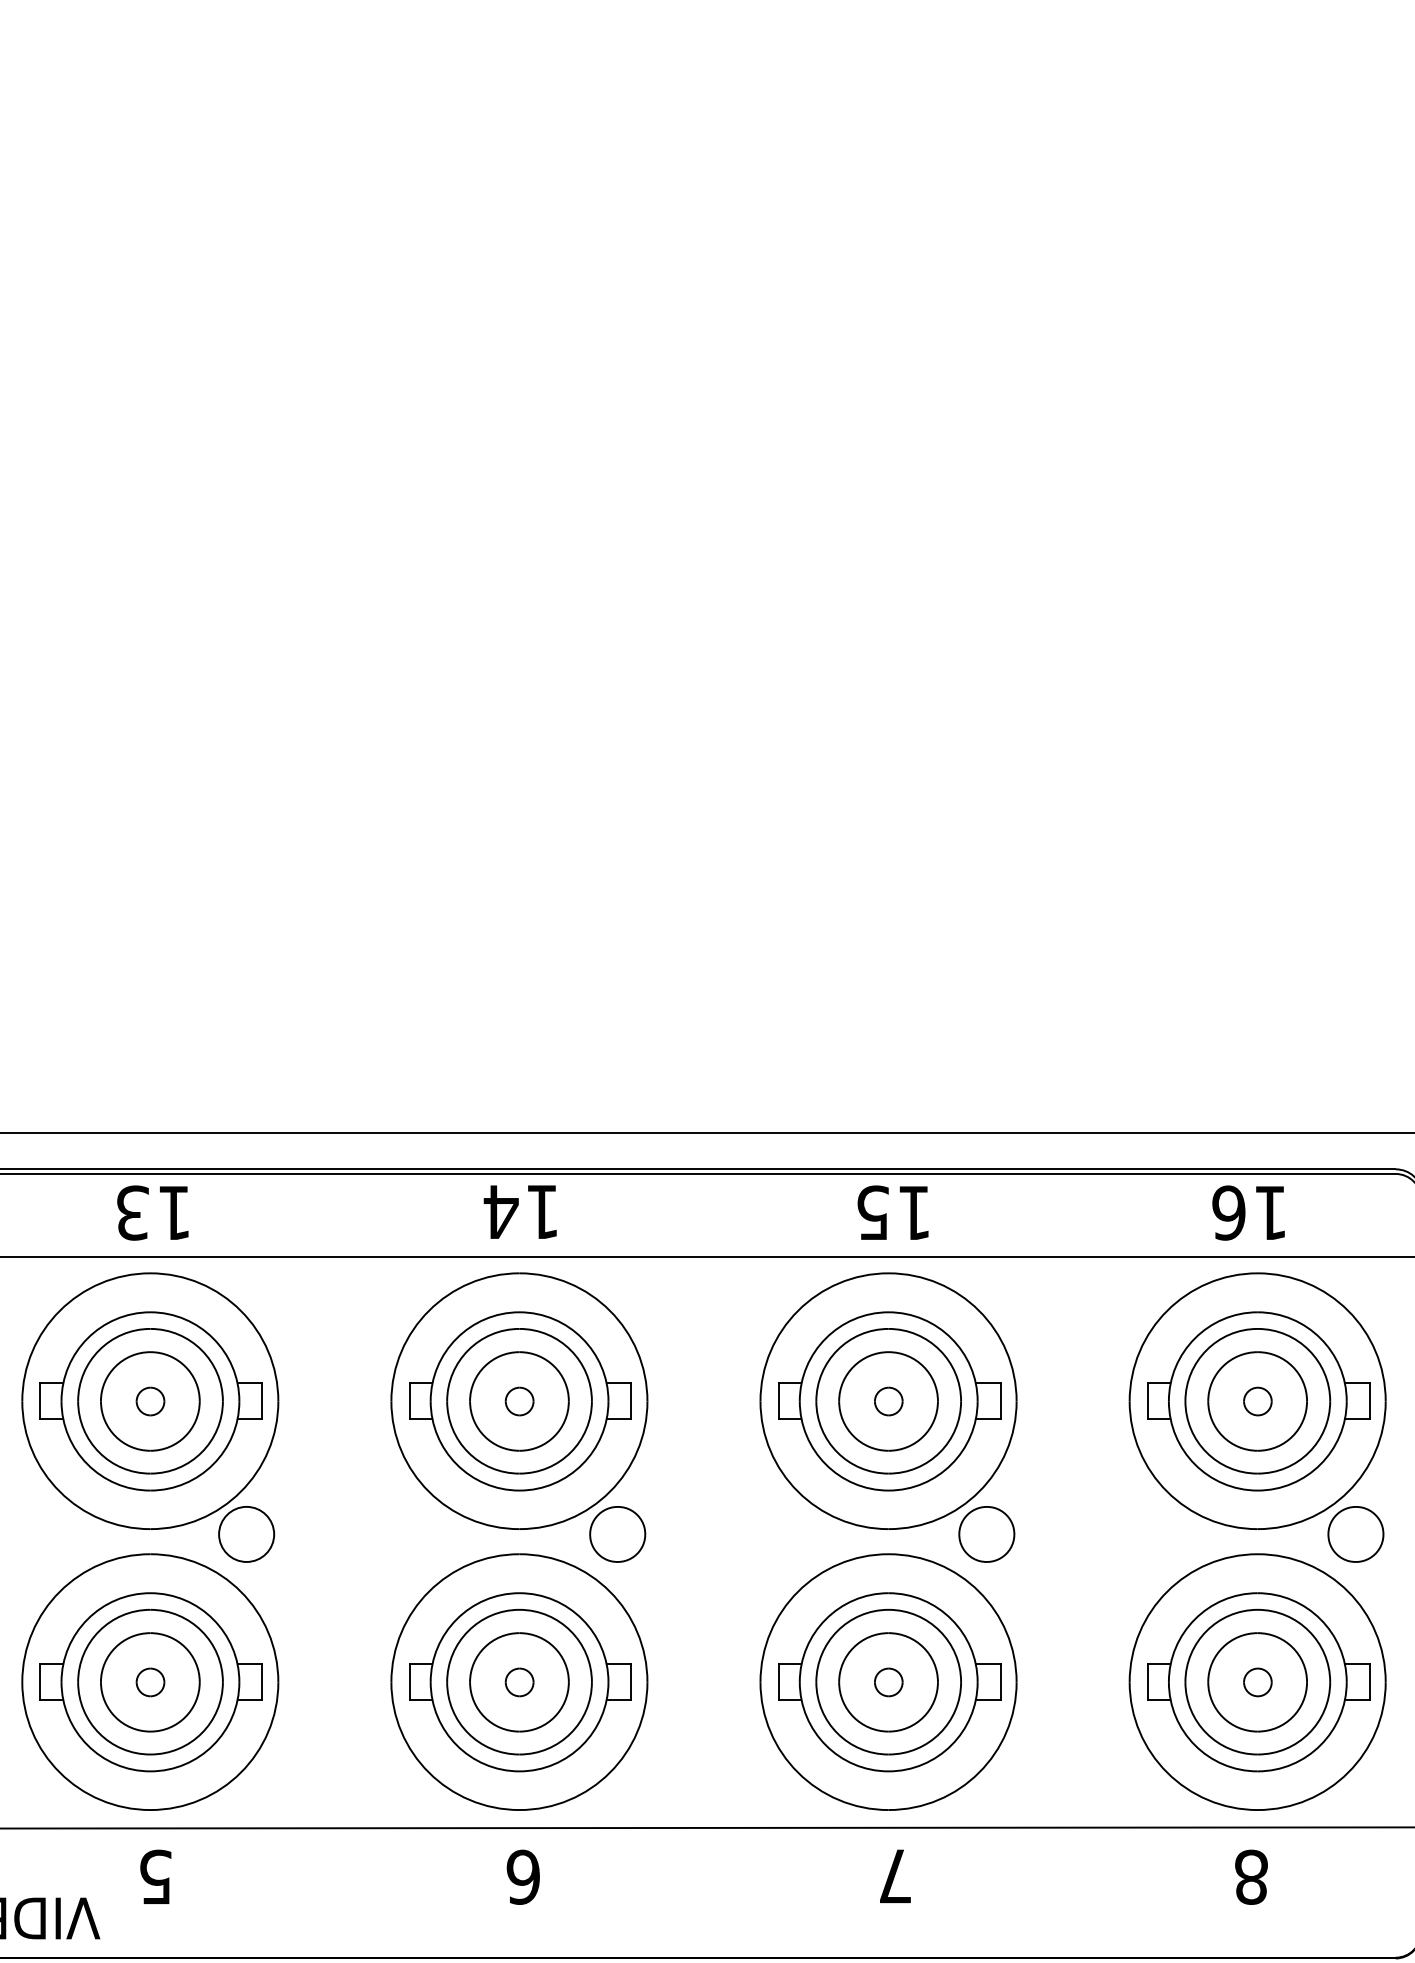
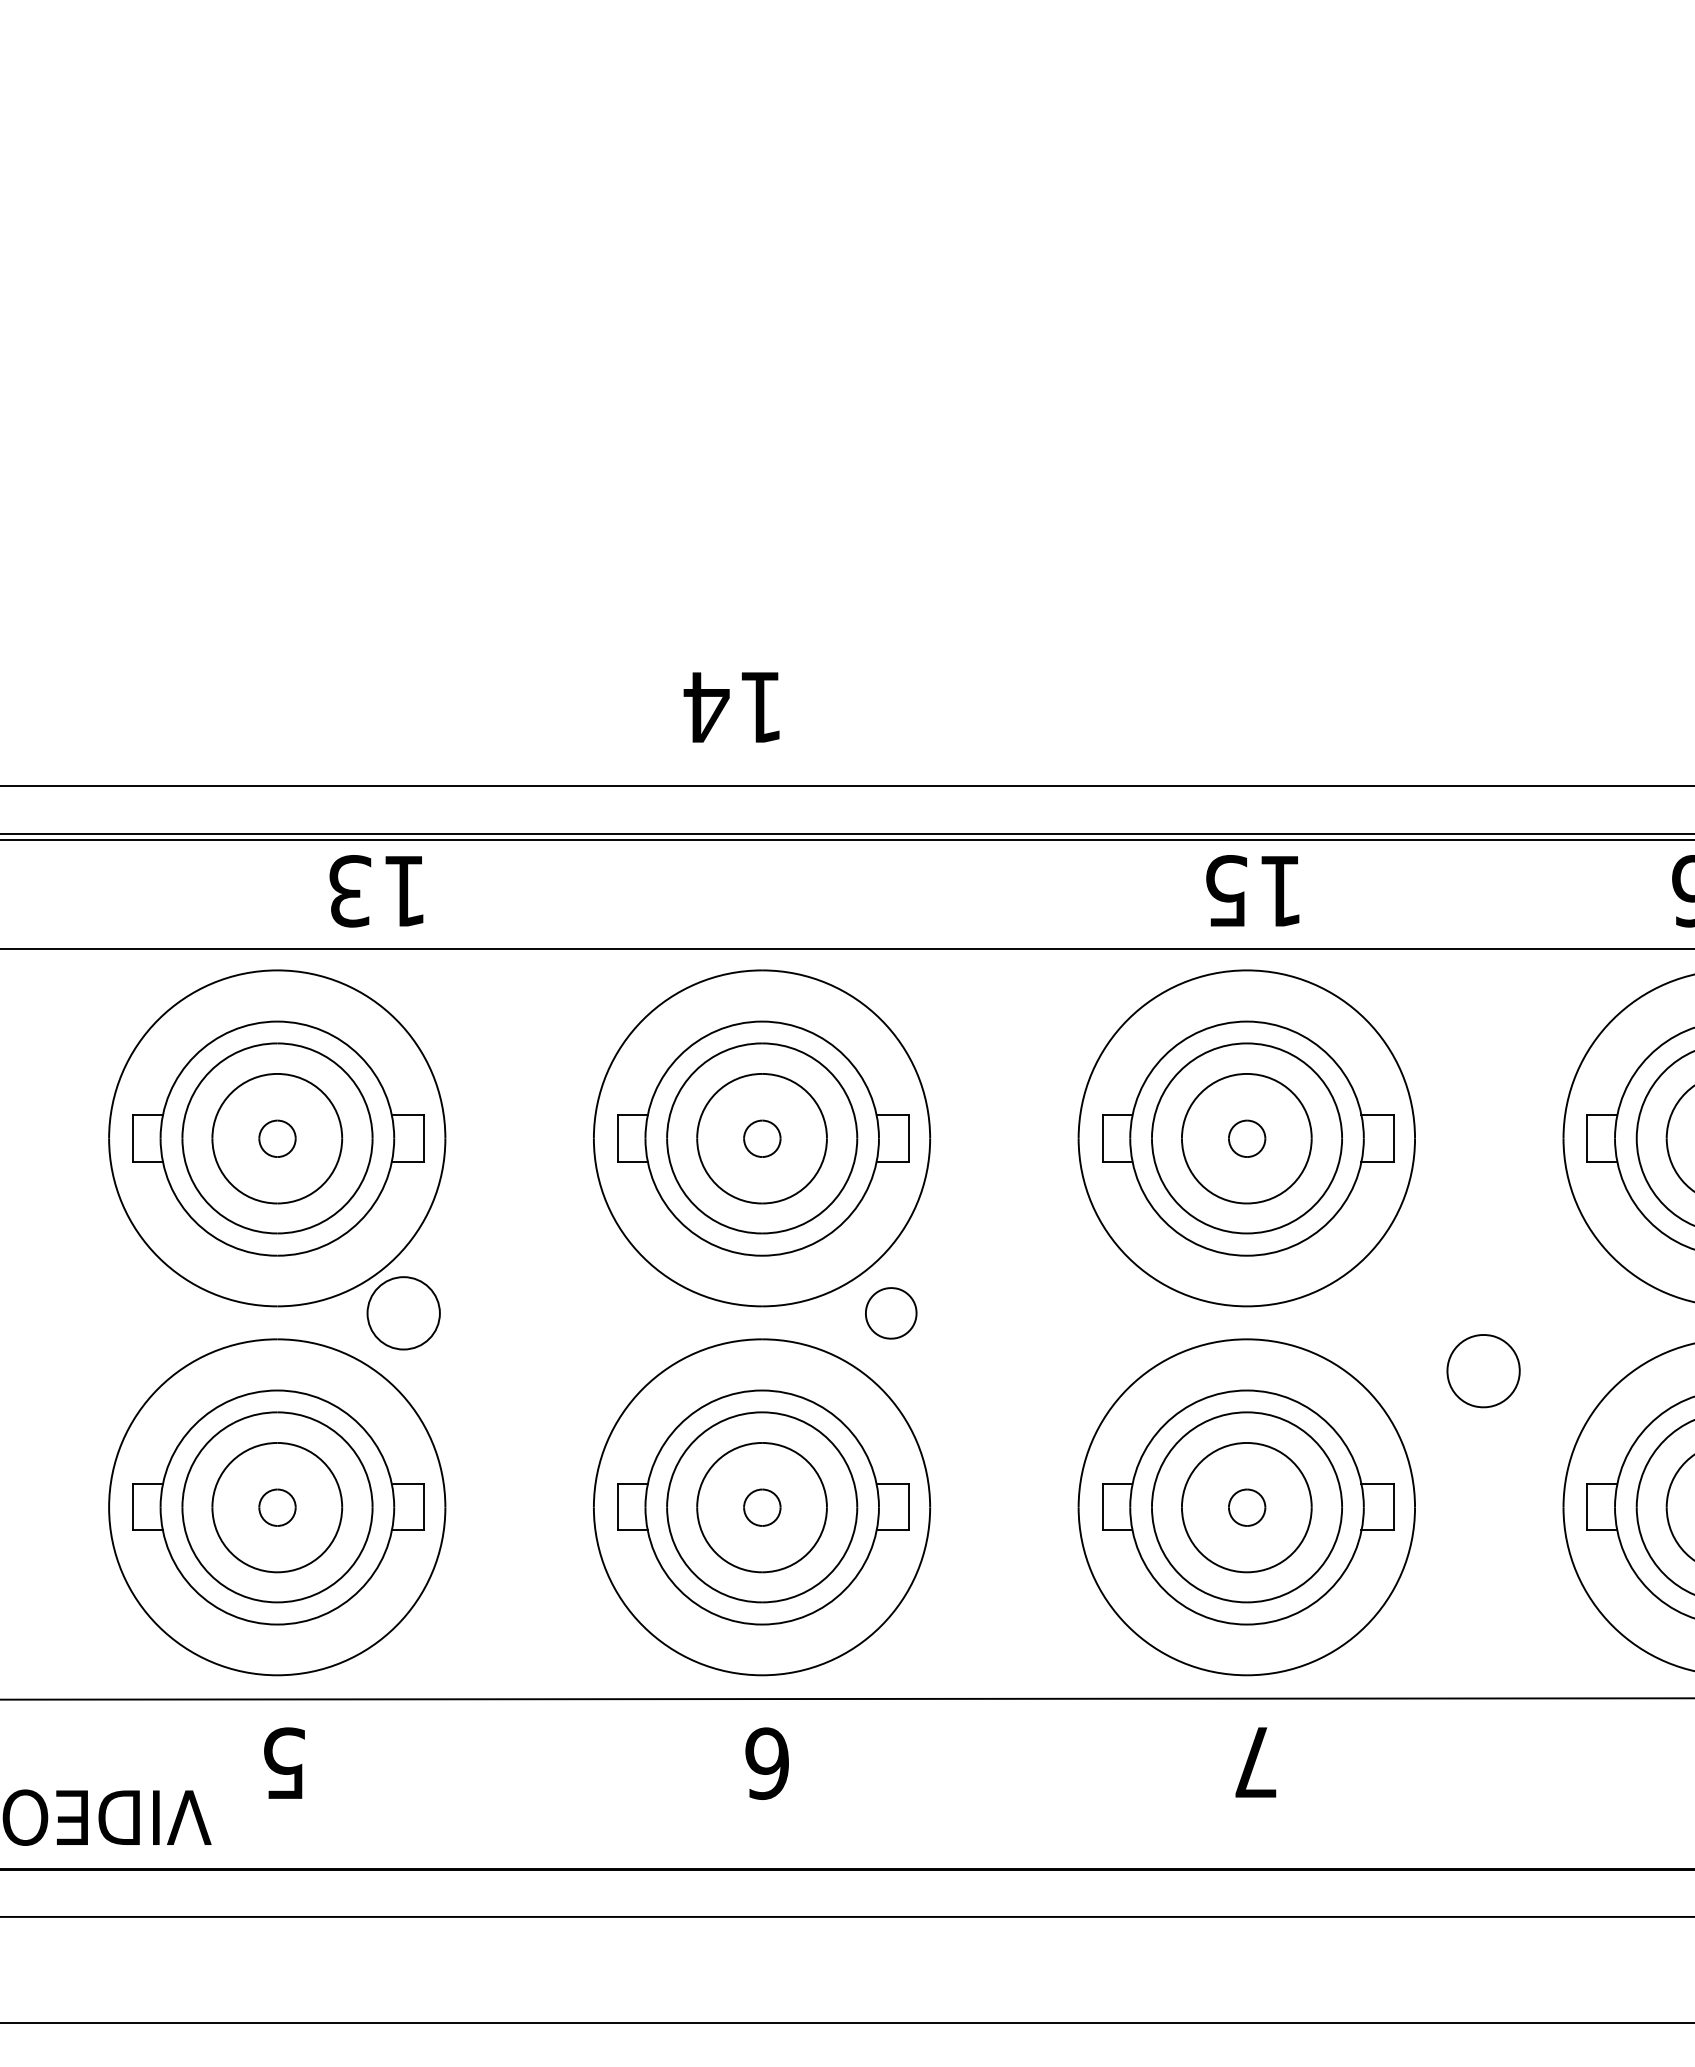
text: (519, 1211) -> (730, 706), moved
text: (152, 1212) -> (375, 890), moved
part: (617, 1534) -> (890, 1313), size x0.7
part: (986, 1534) -> (1483, 1371), moved

